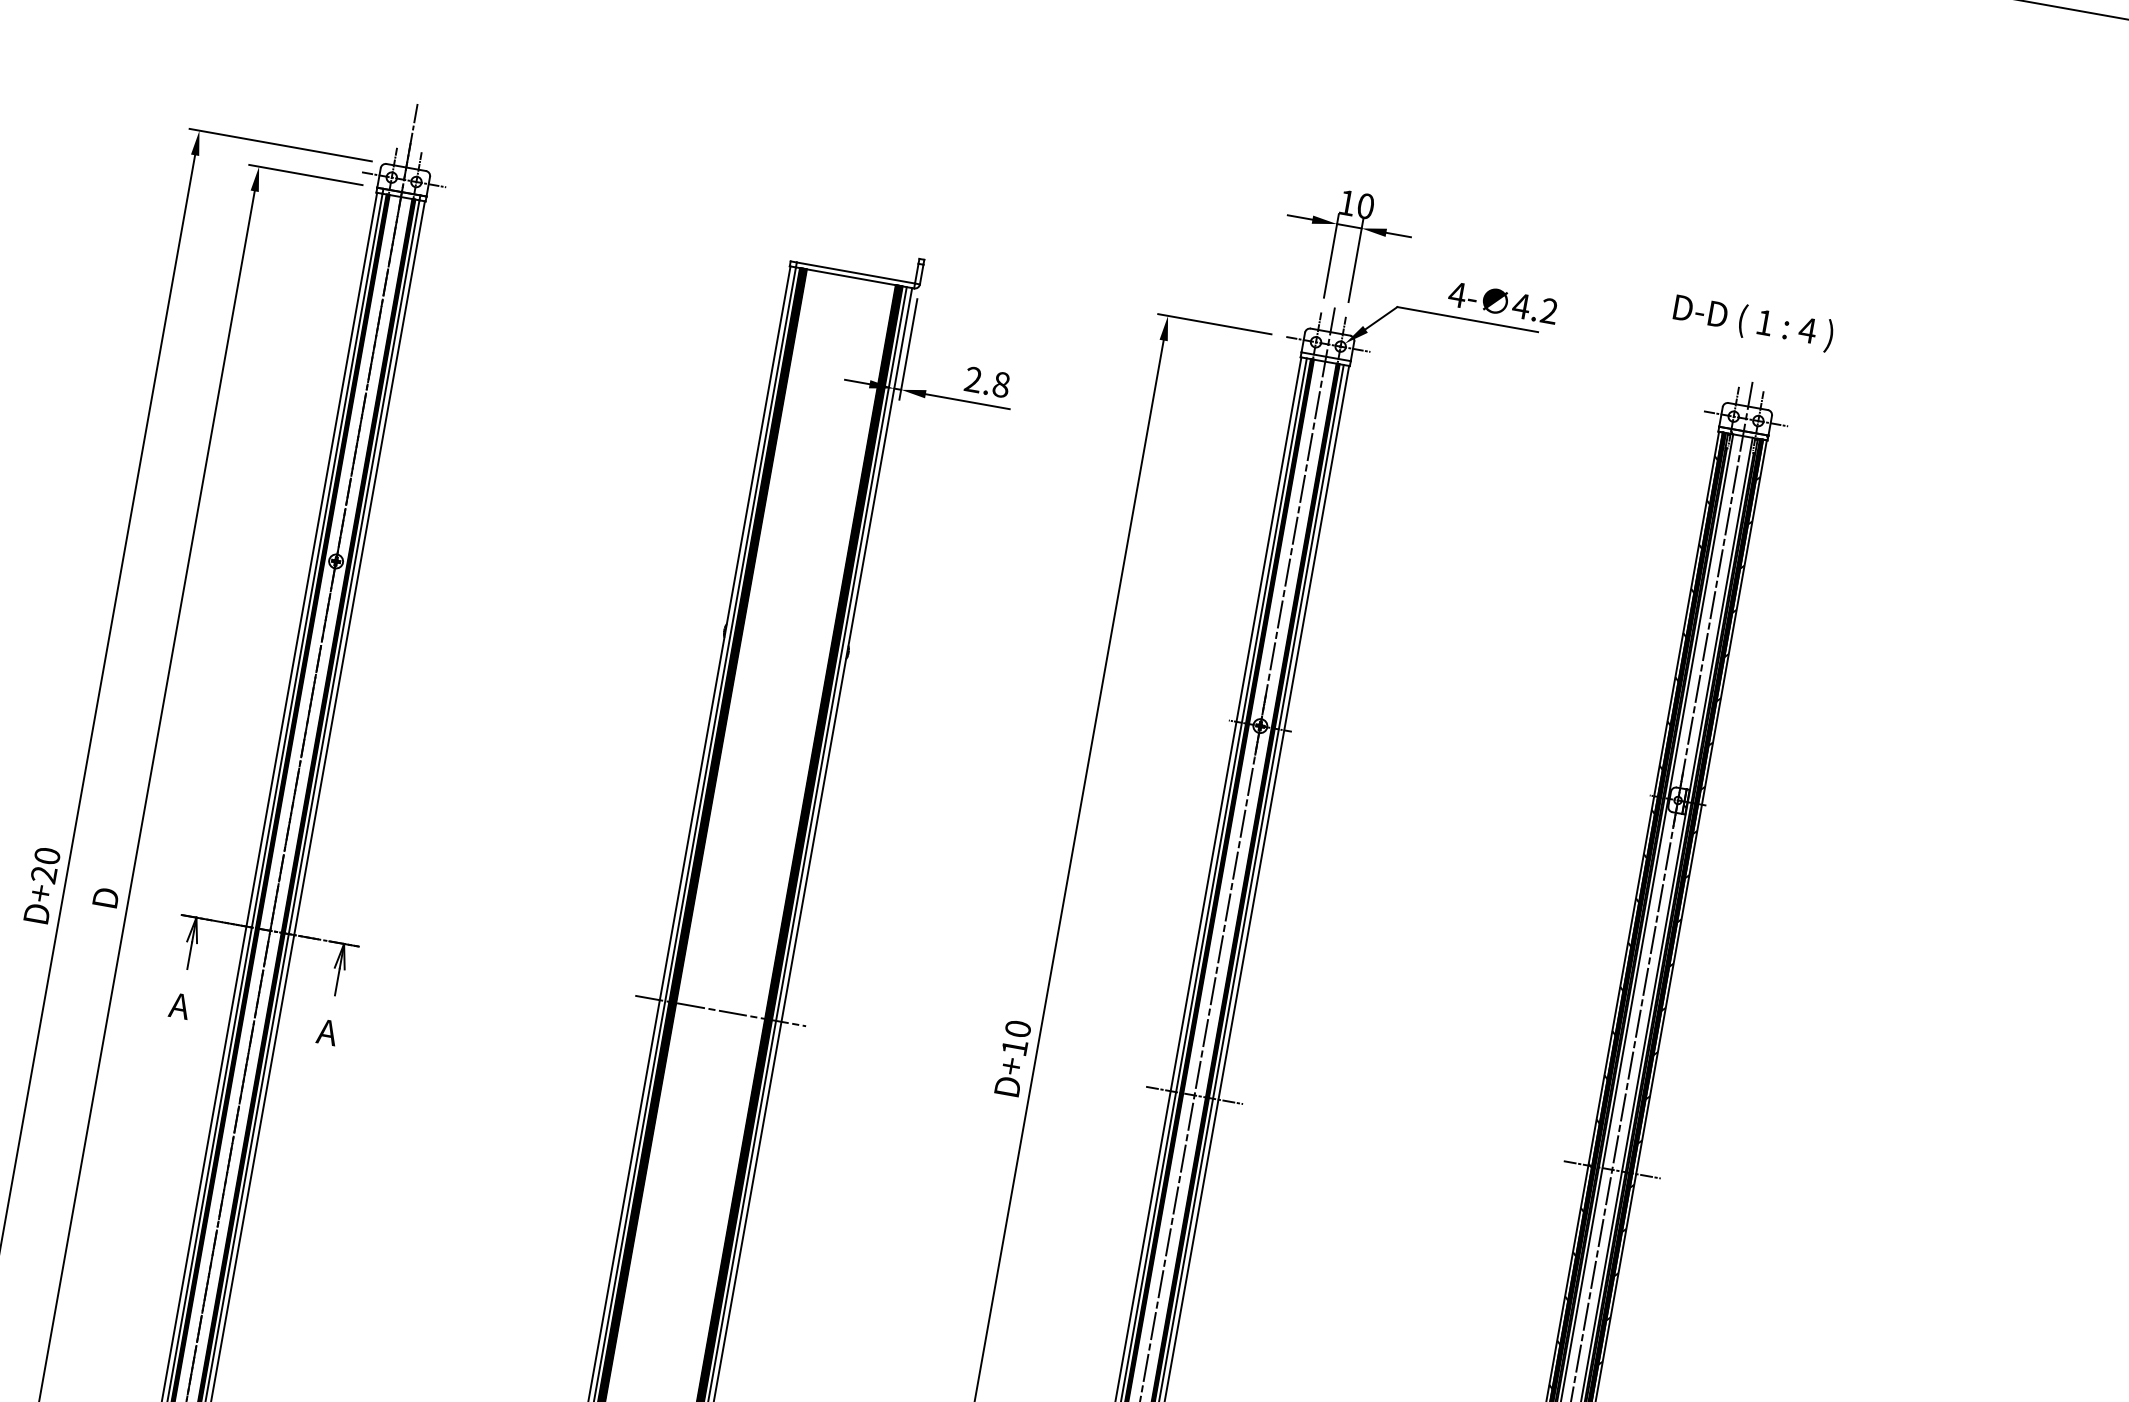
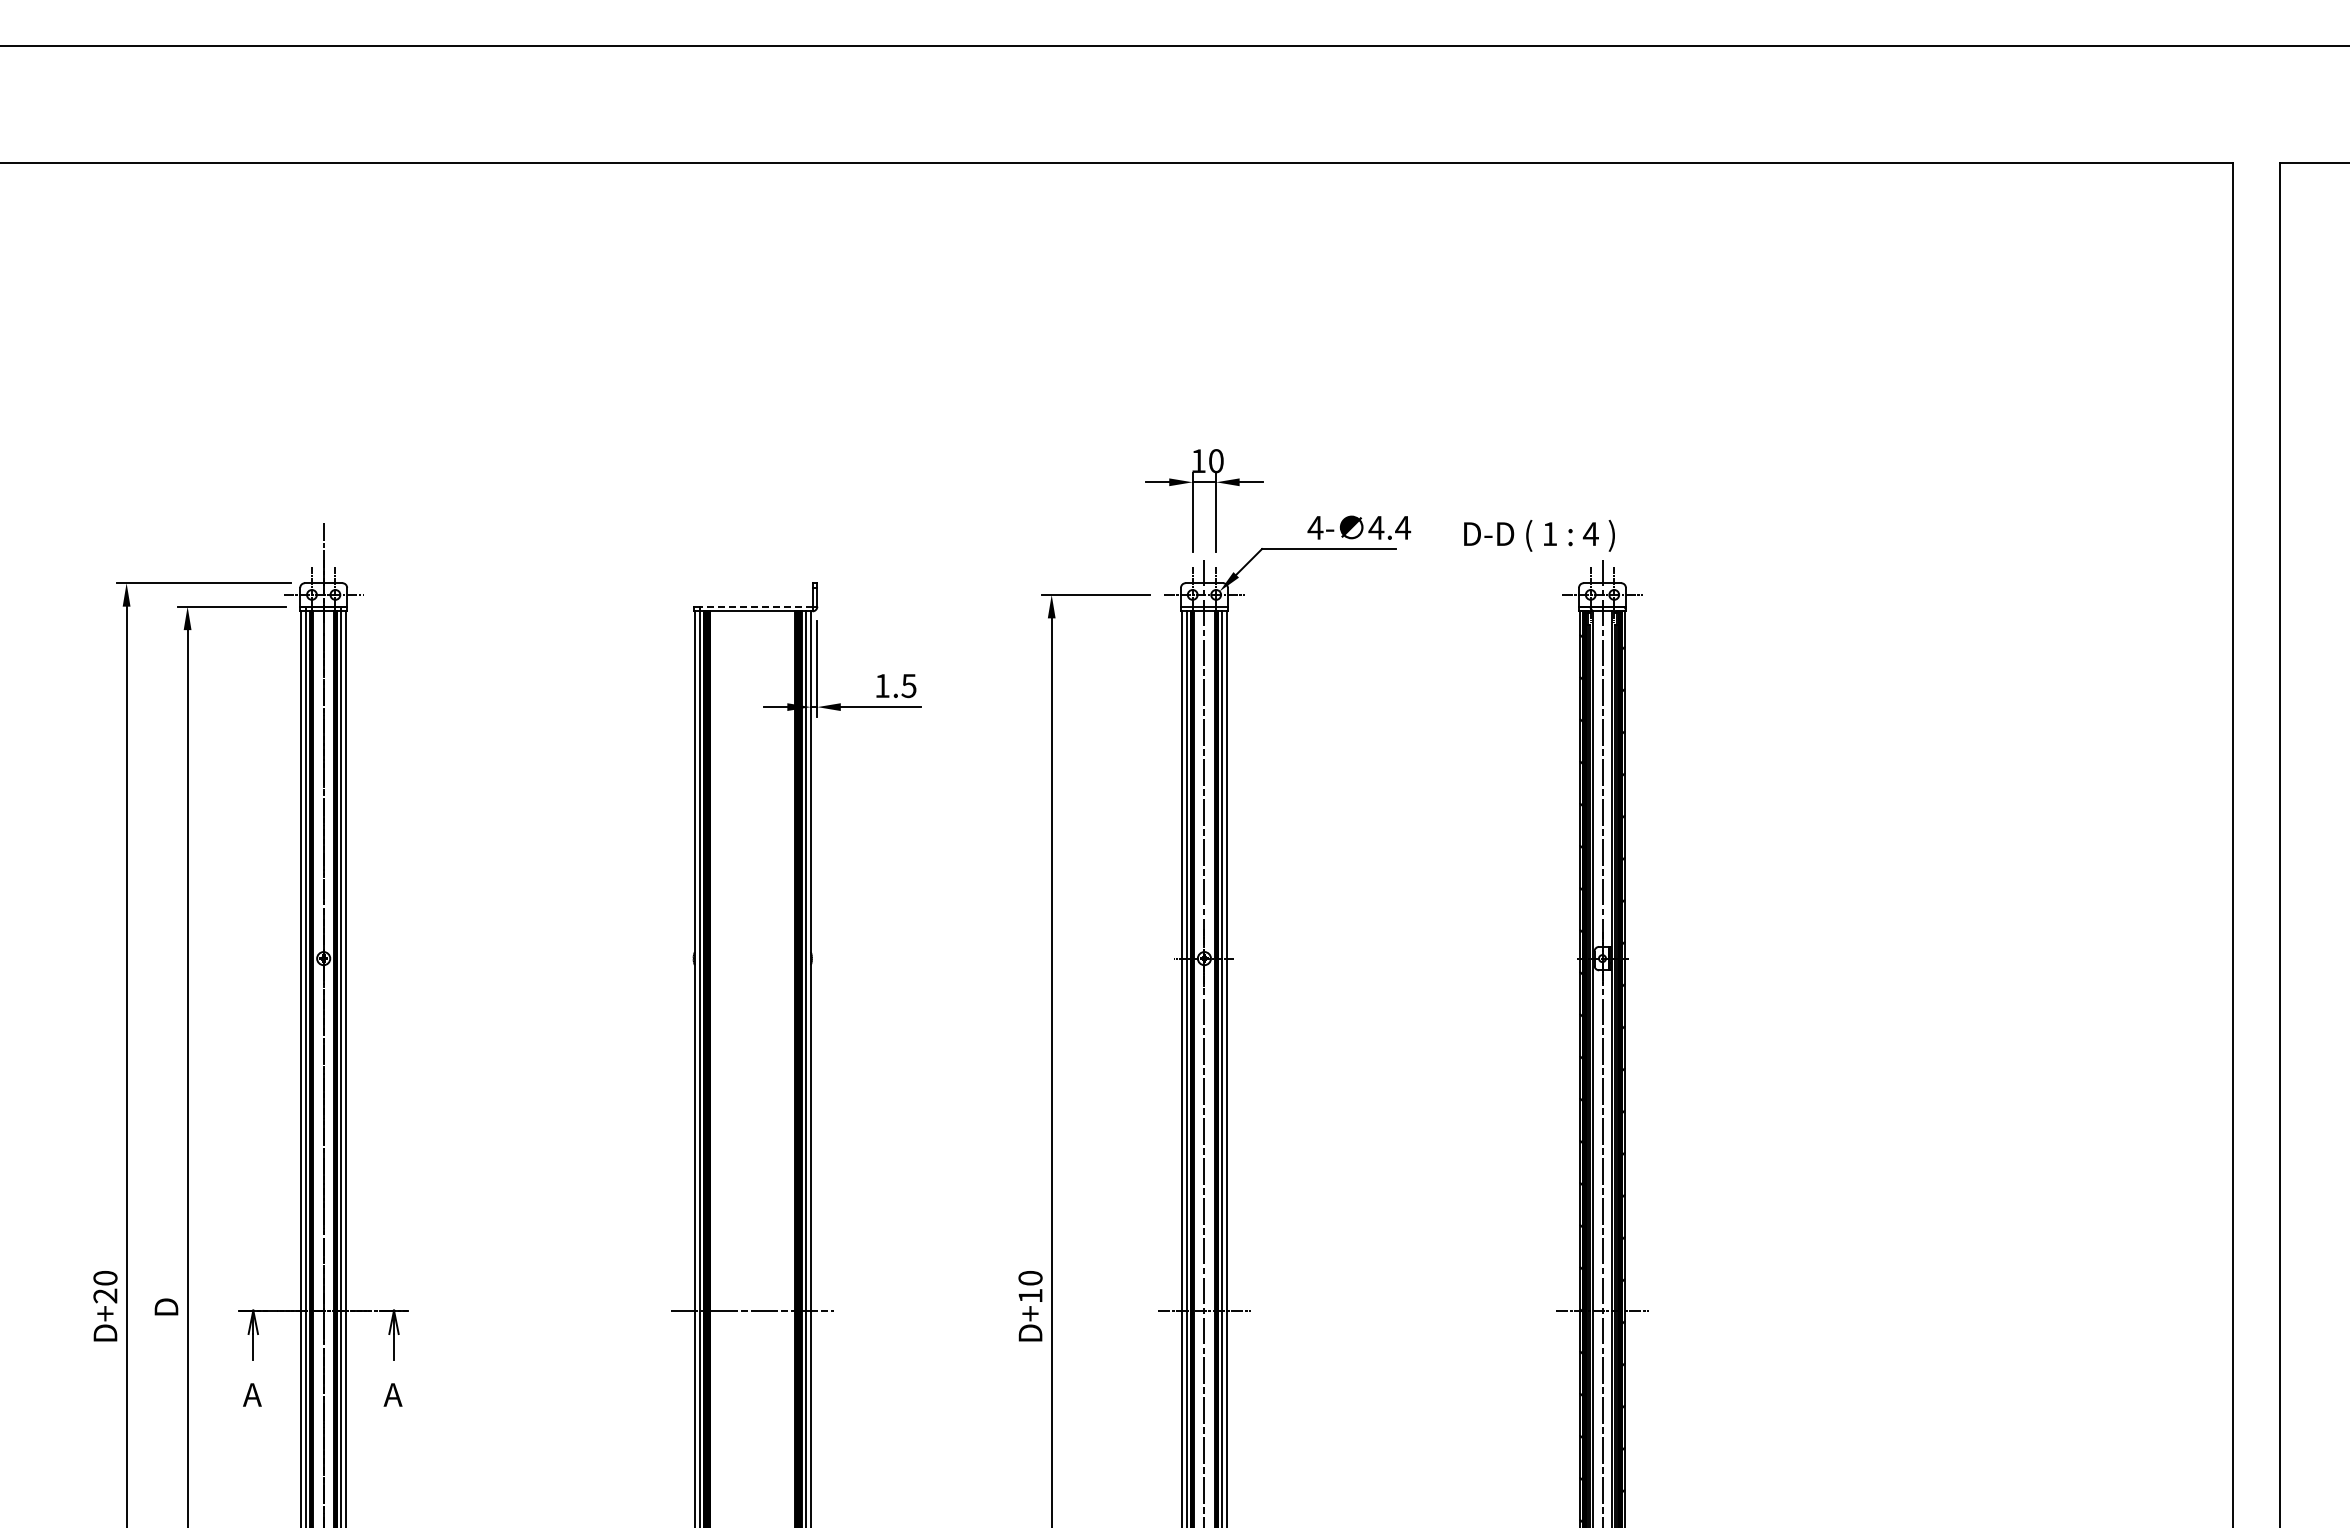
line: (855, 272) -> (755, 606), solid -> dashed
text: (1549, 310) -> (1403, 527), 4.2 -> 4.4
text: (1753, 322) -> (1539, 535), moved
text: (987, 381) -> (895, 685), 2.8 -> 1.5

